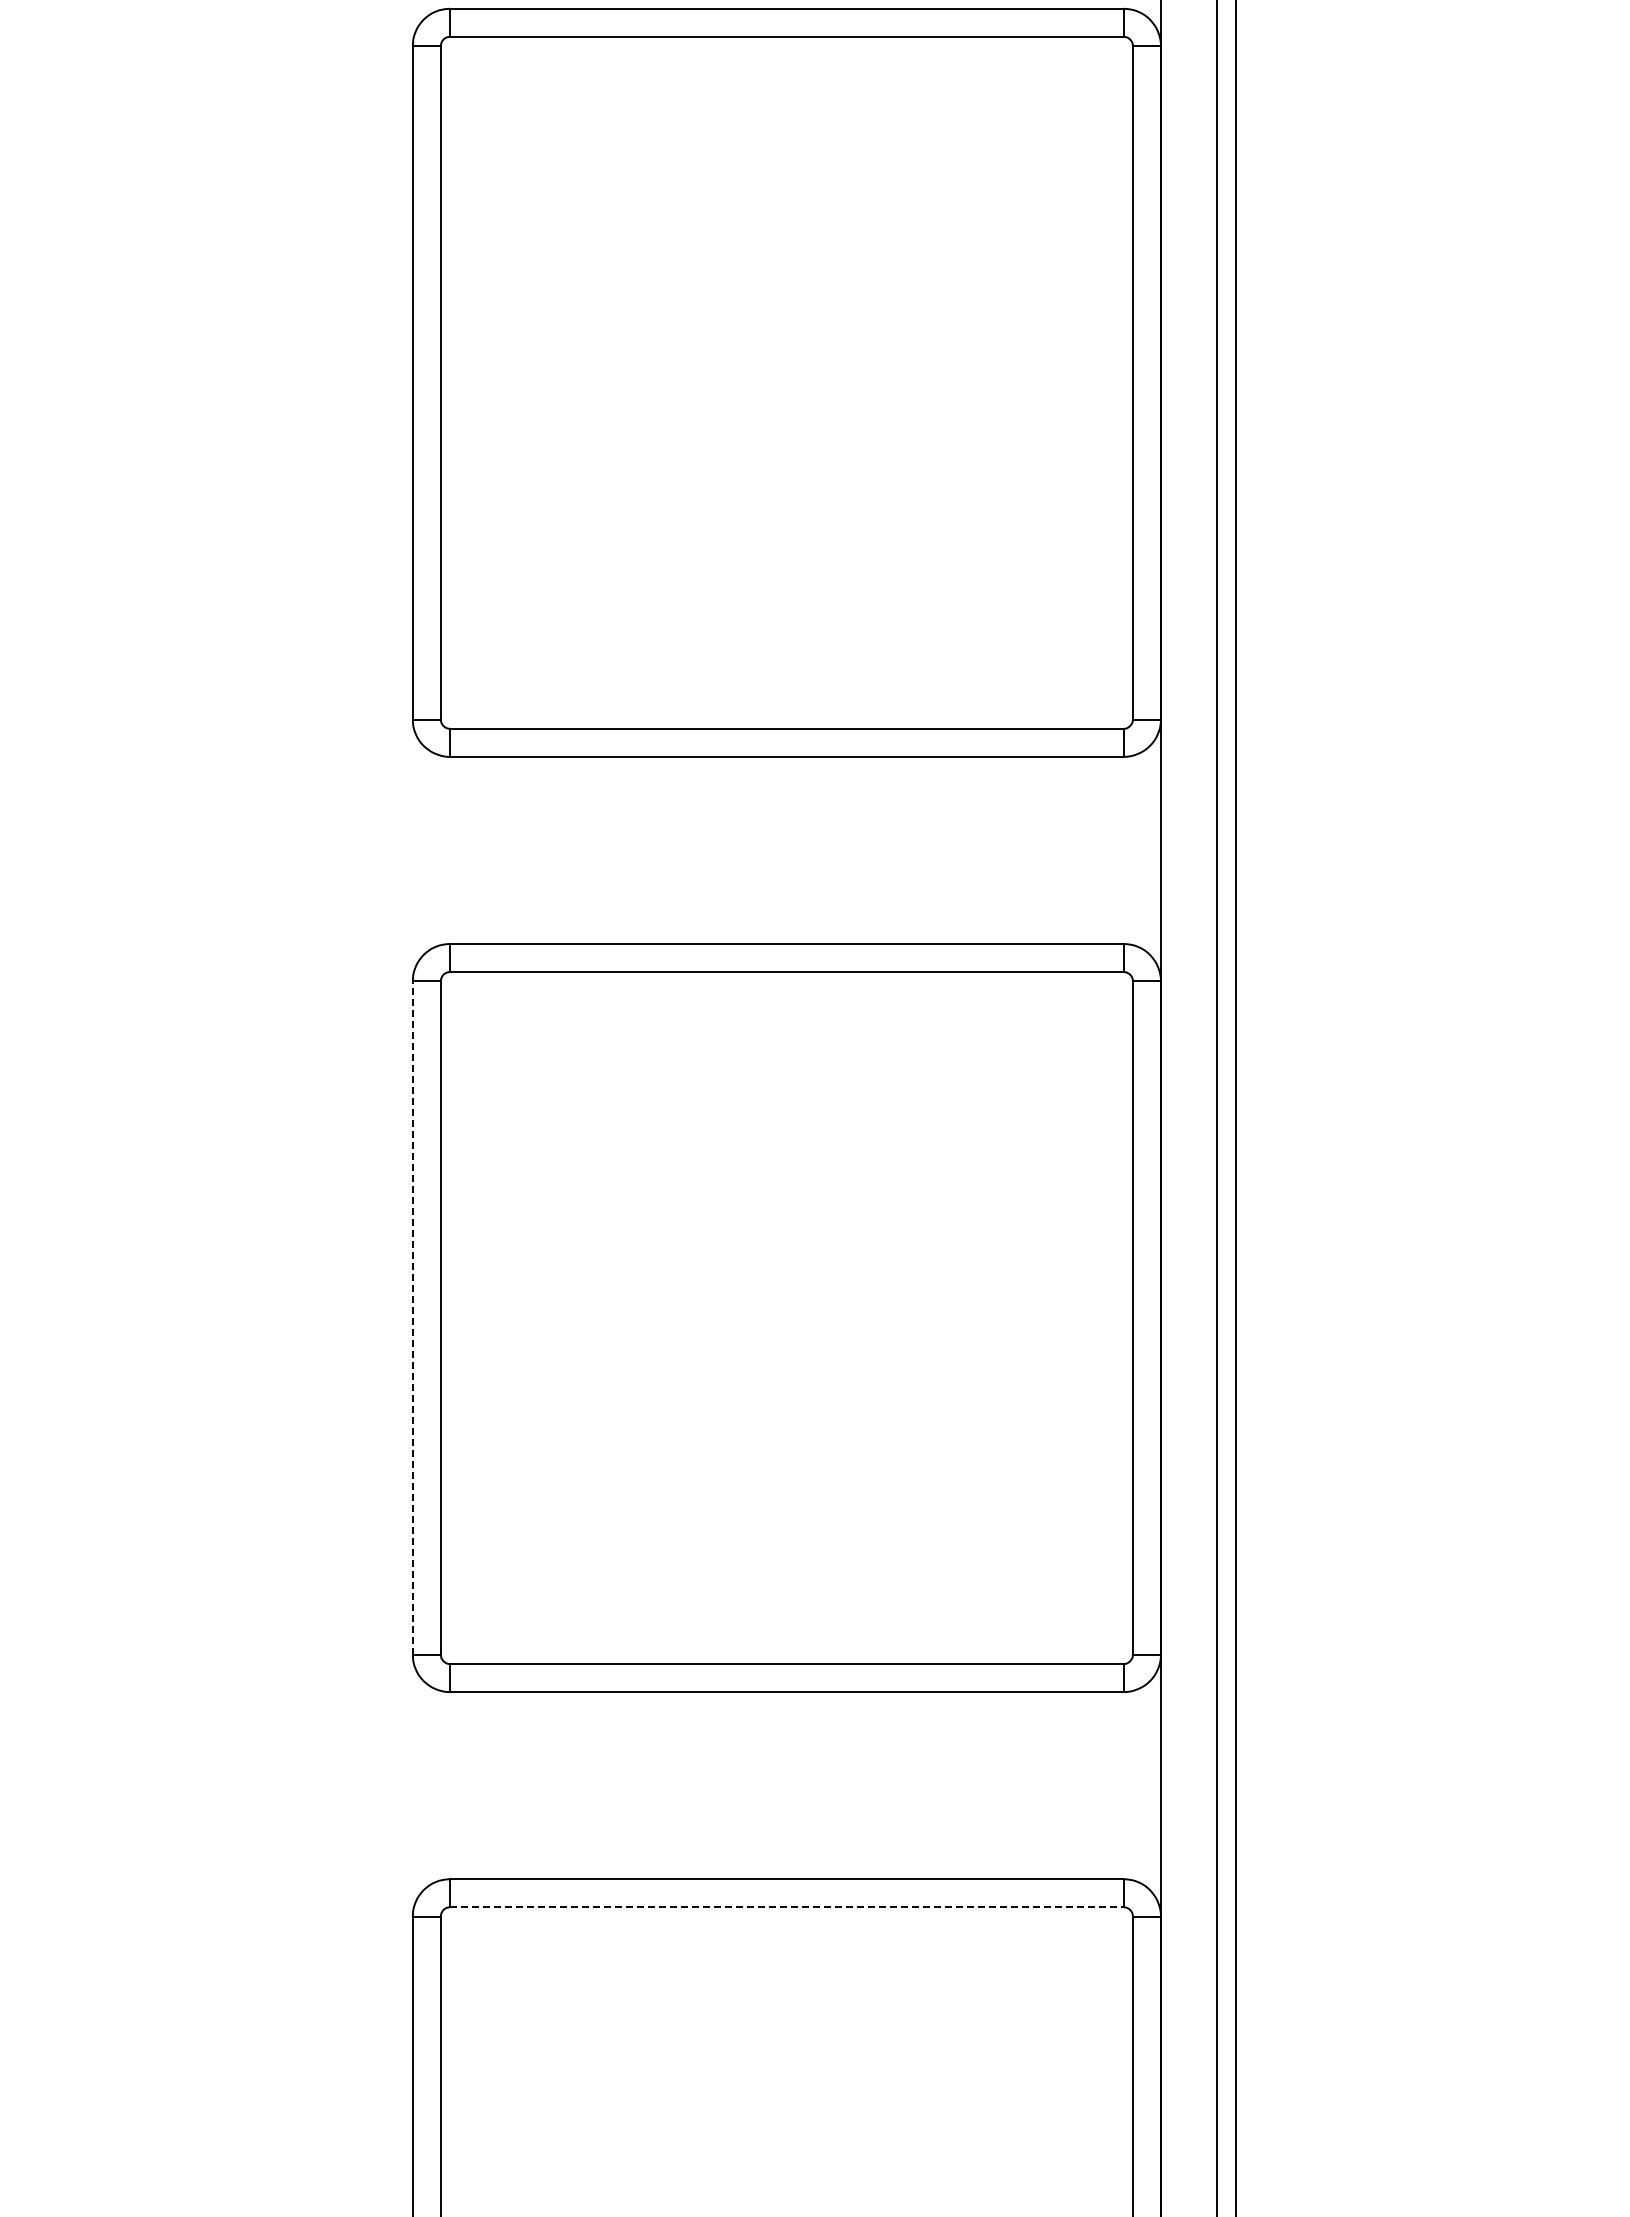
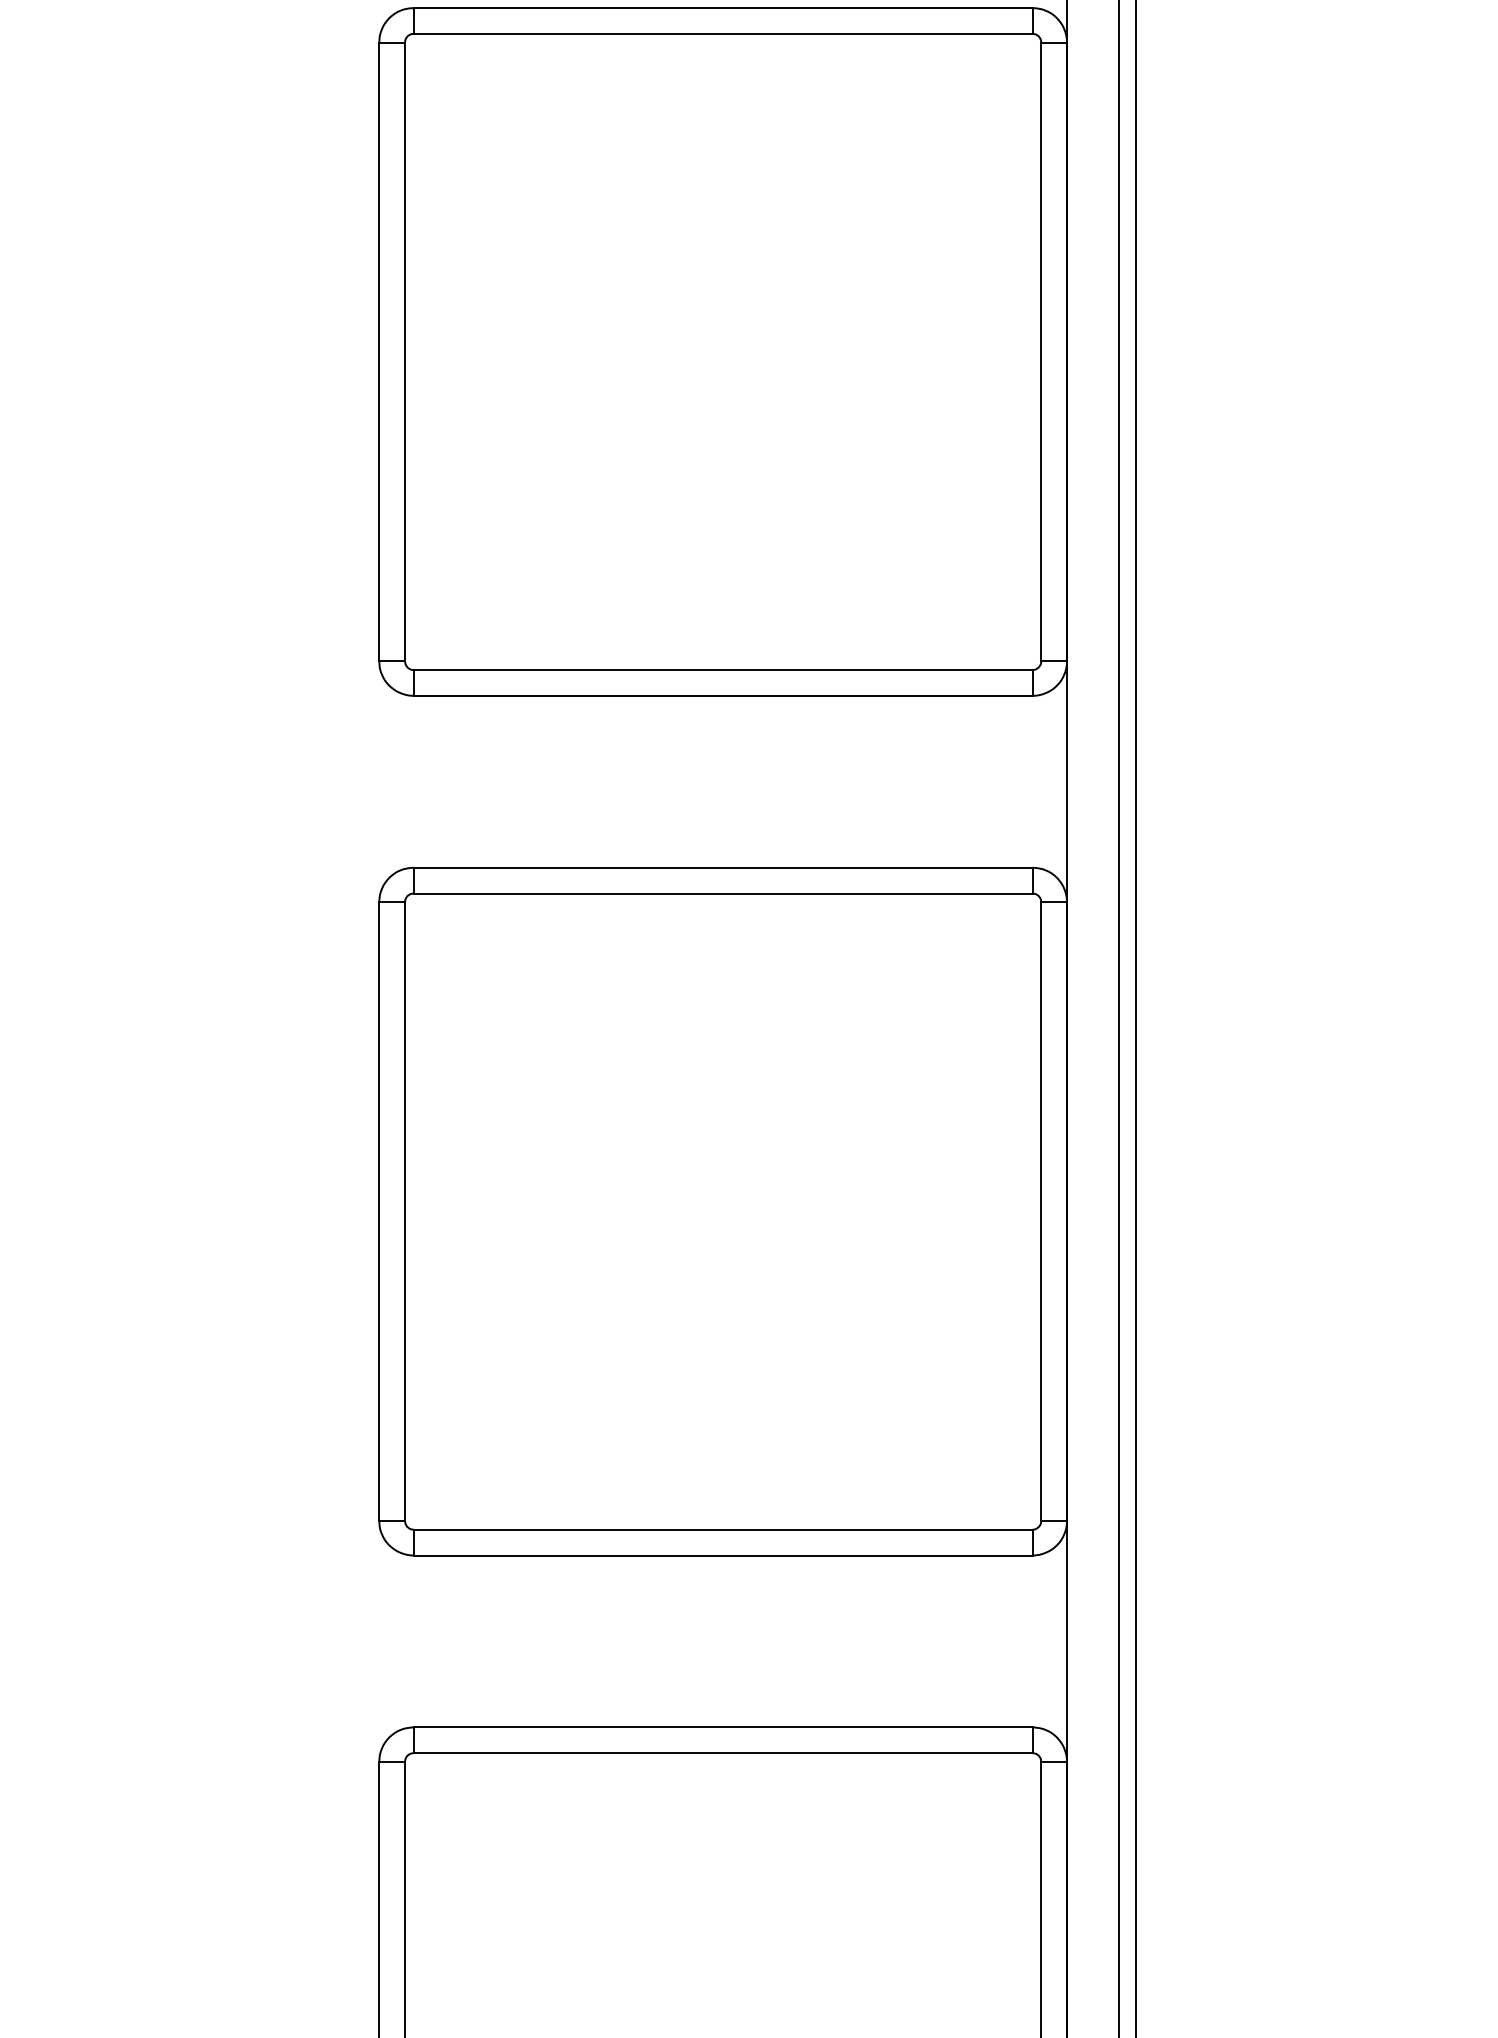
line: (412, 1318) -> (379, 1212), dashed -> solid
line: (786, 1907) -> (722, 1753), dashed -> solid

